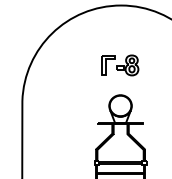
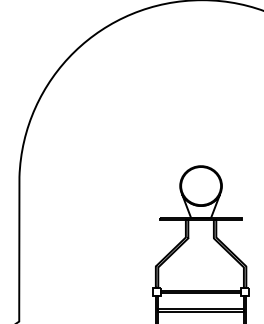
part: (120, 65) -> (200, 111), removed

